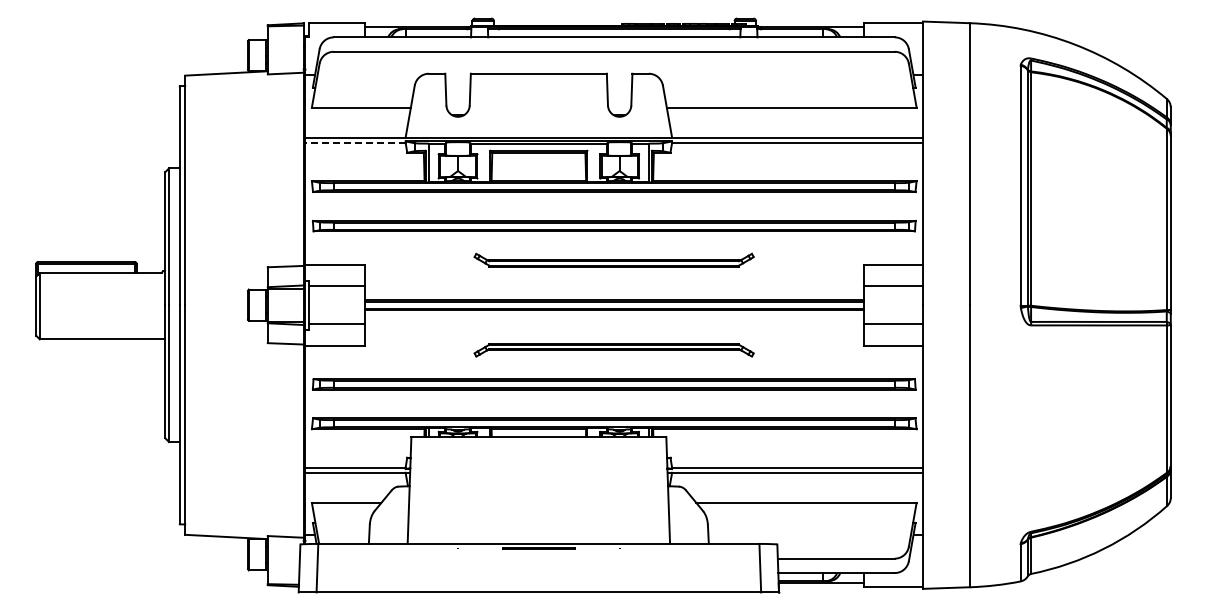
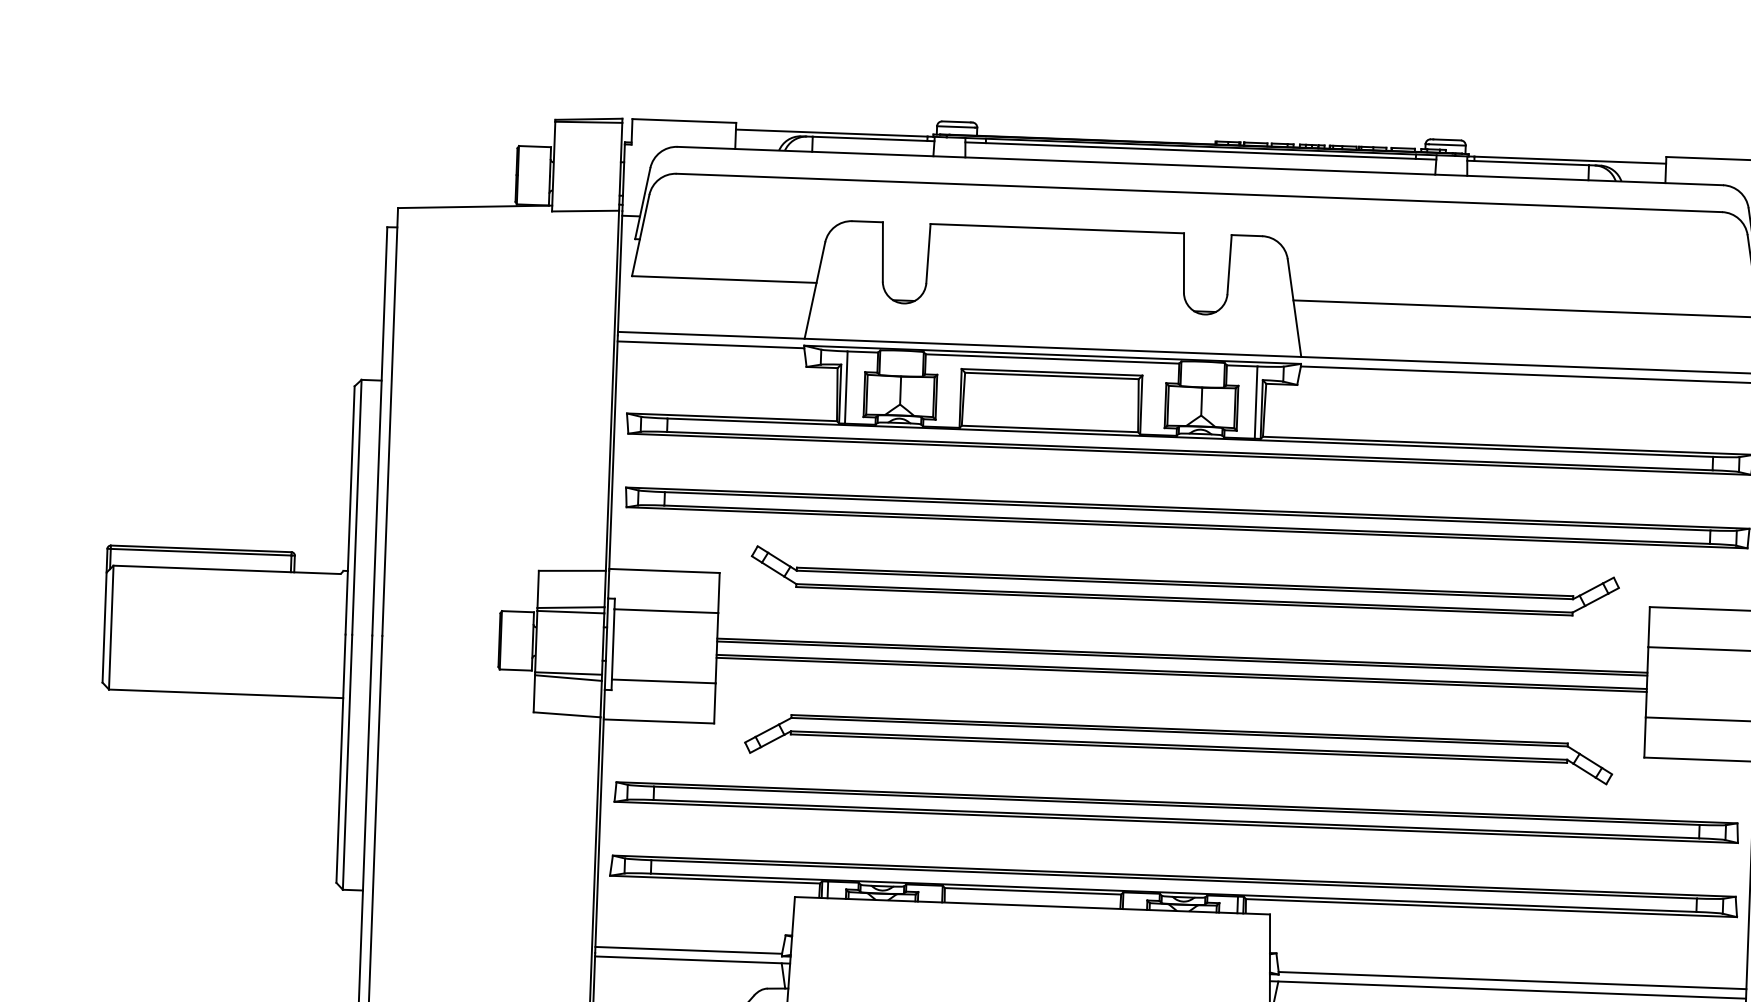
line: (355, 142) -> (710, 344), dashed -> solid
part: (613, 259) -> (1183, 579), size x1.67
part: (613, 350) -> (1177, 749), size x1.67

